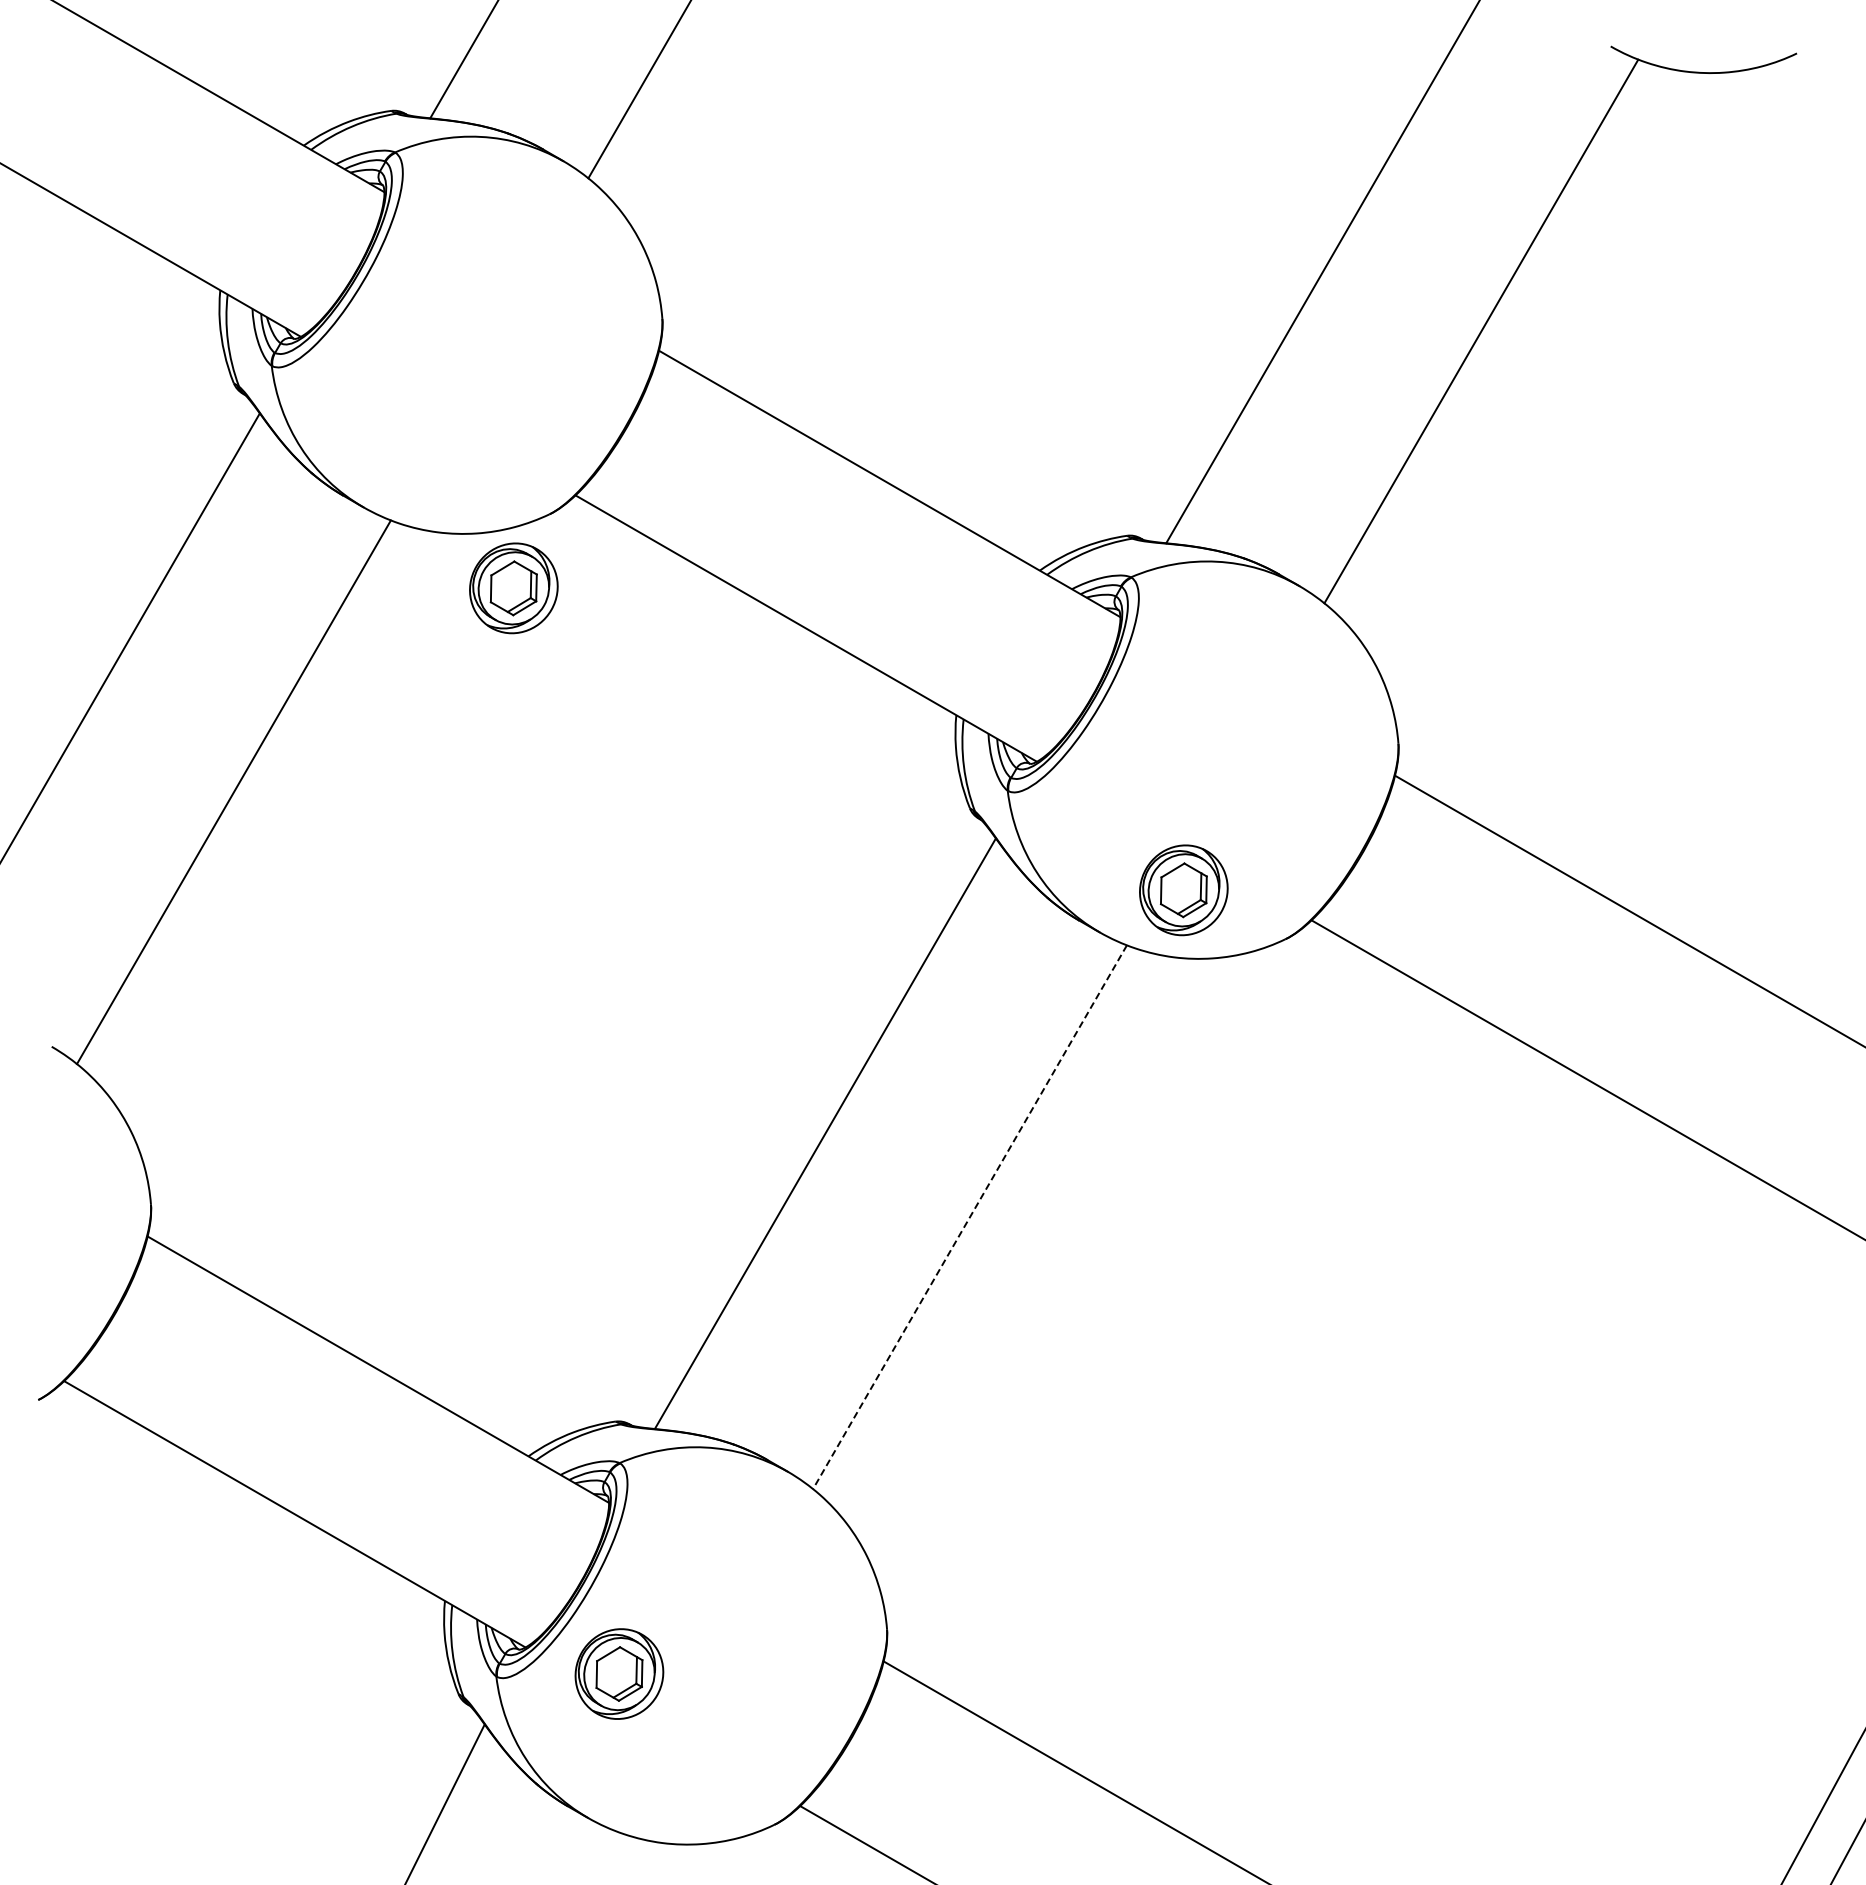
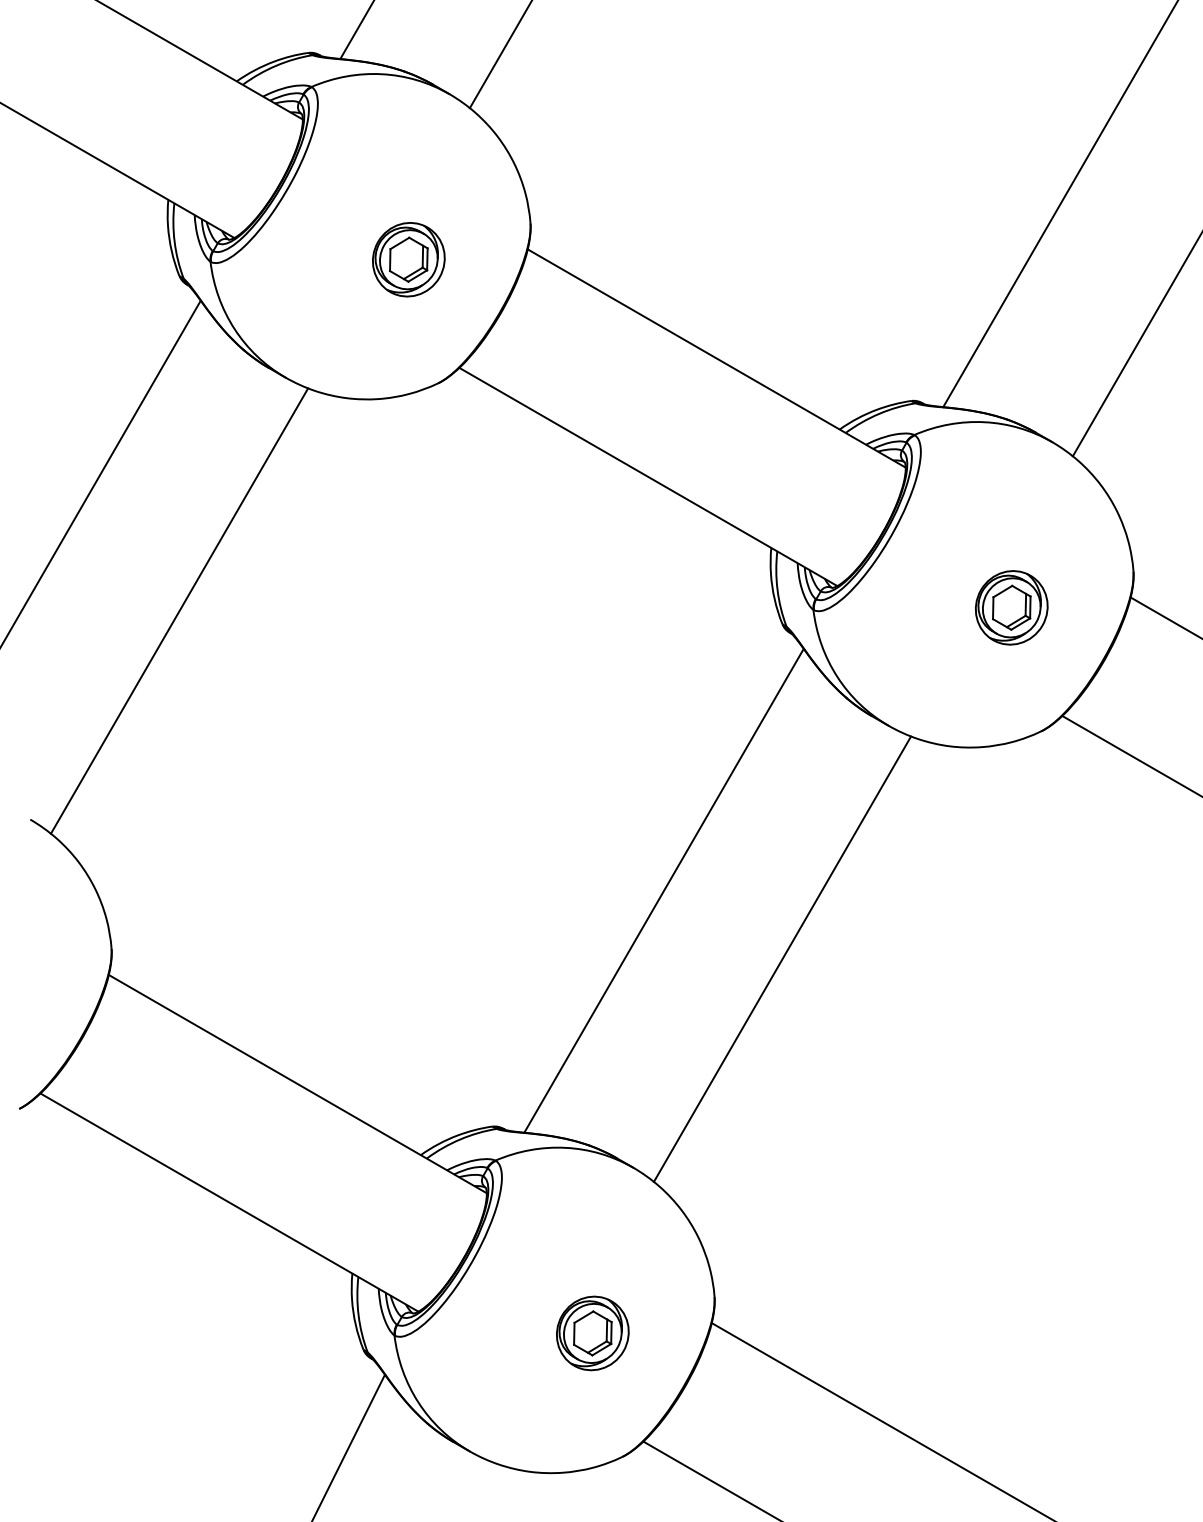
part: (513, 588) -> (408, 259), moved
part: (1183, 890) -> (1011, 607), moved
line: (969, 1217) -> (782, 959), dashed -> solid
part: (619, 1673) -> (592, 1332), moved

